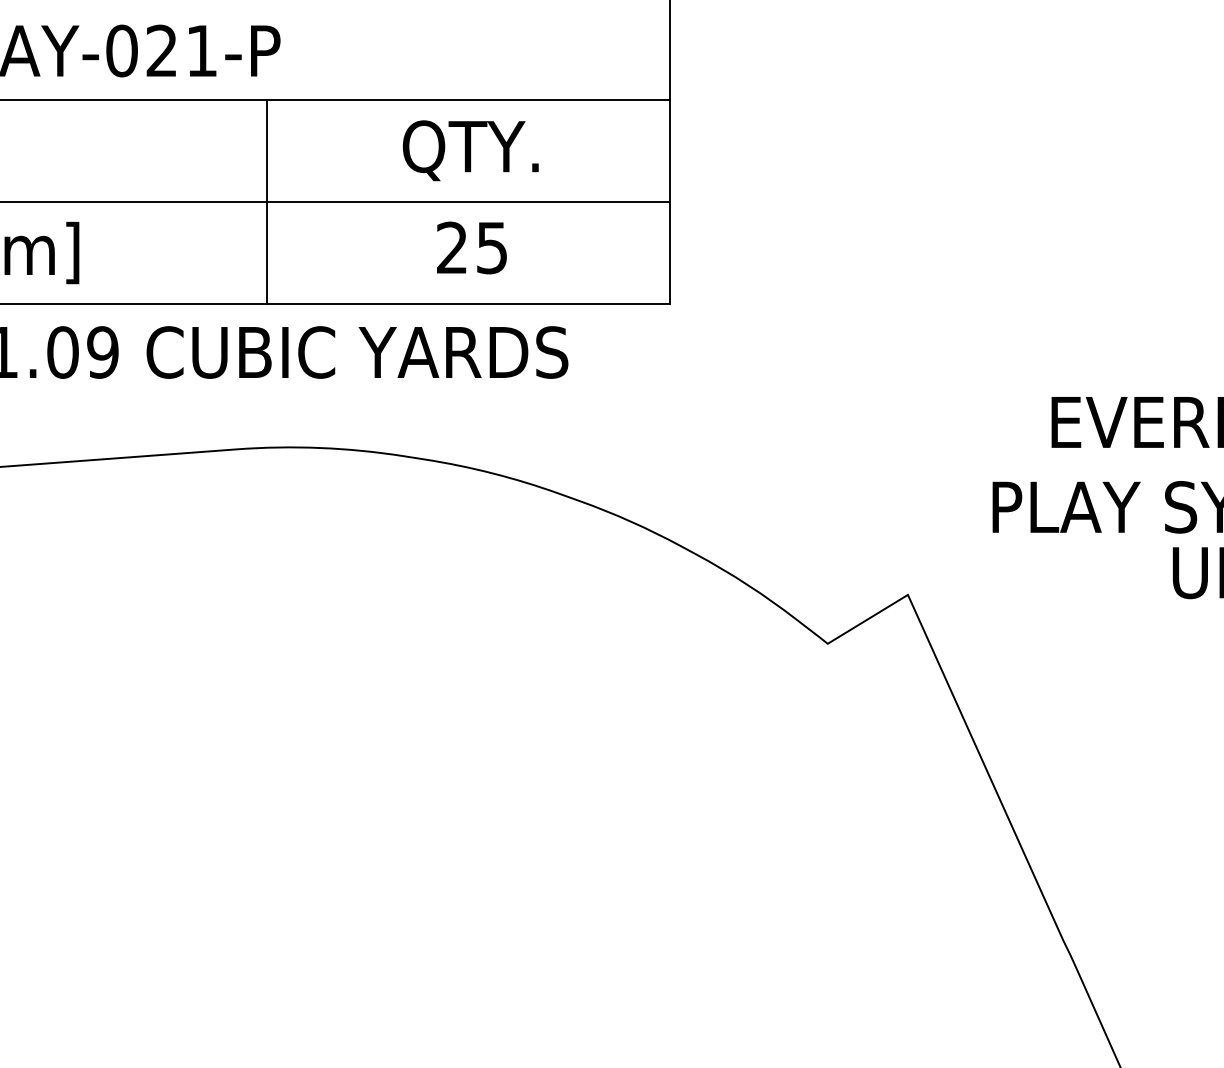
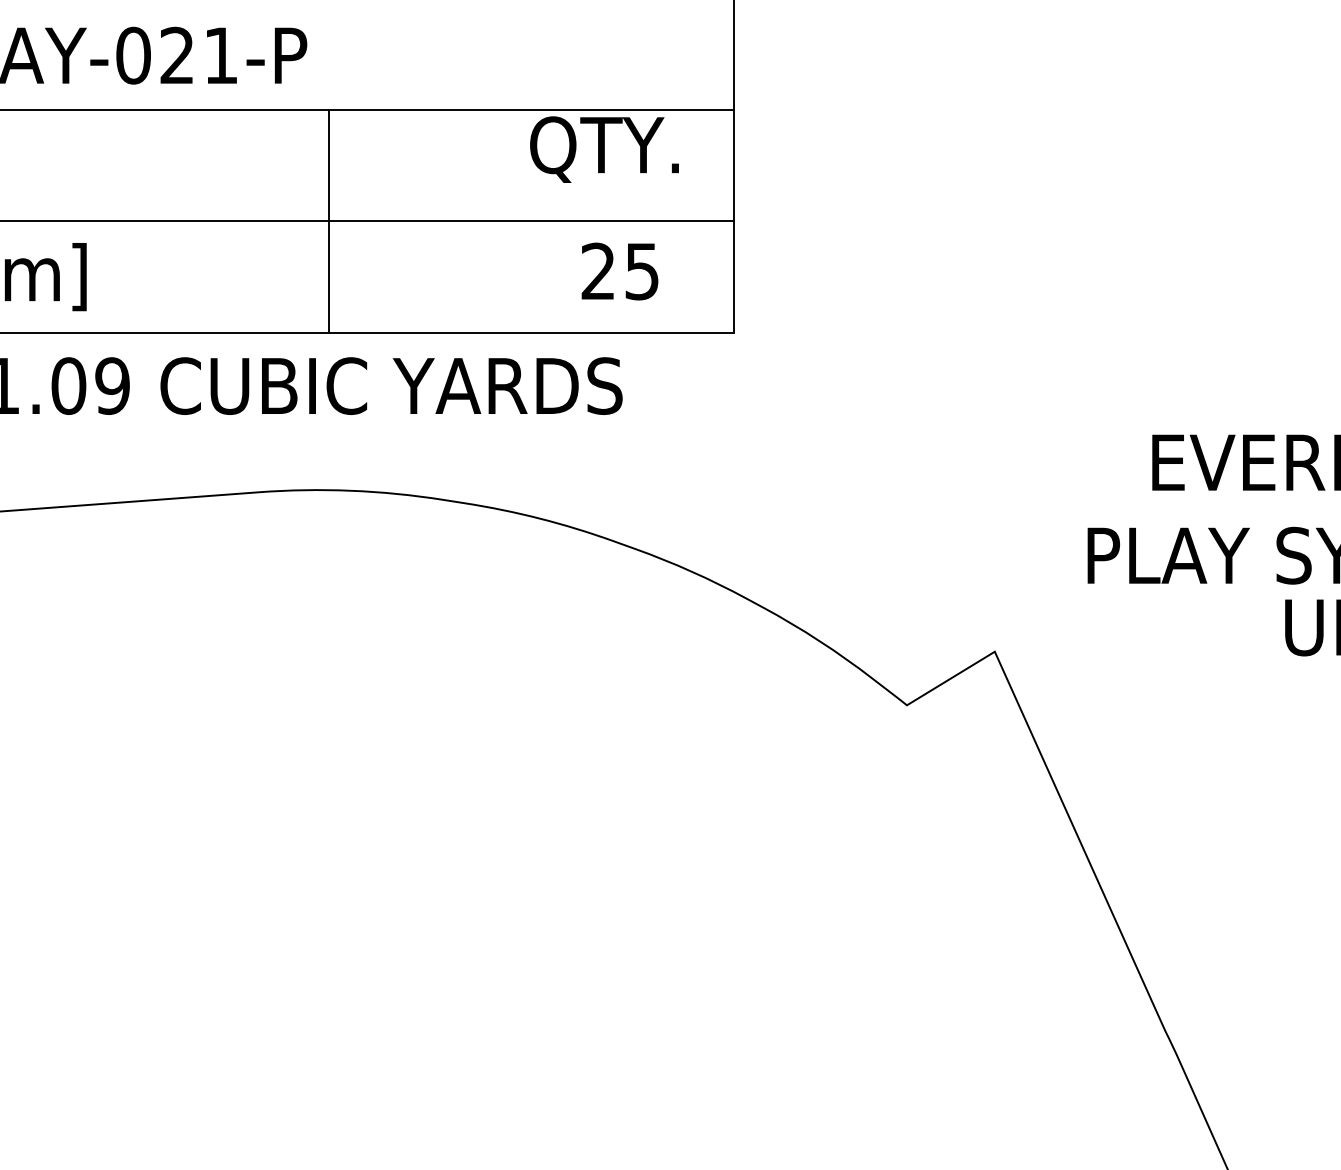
text: (470, 150) -> (604, 149), moved
line: (266, 202) -> (329, 221), moved
text: (471, 247) -> (619, 271), moved

